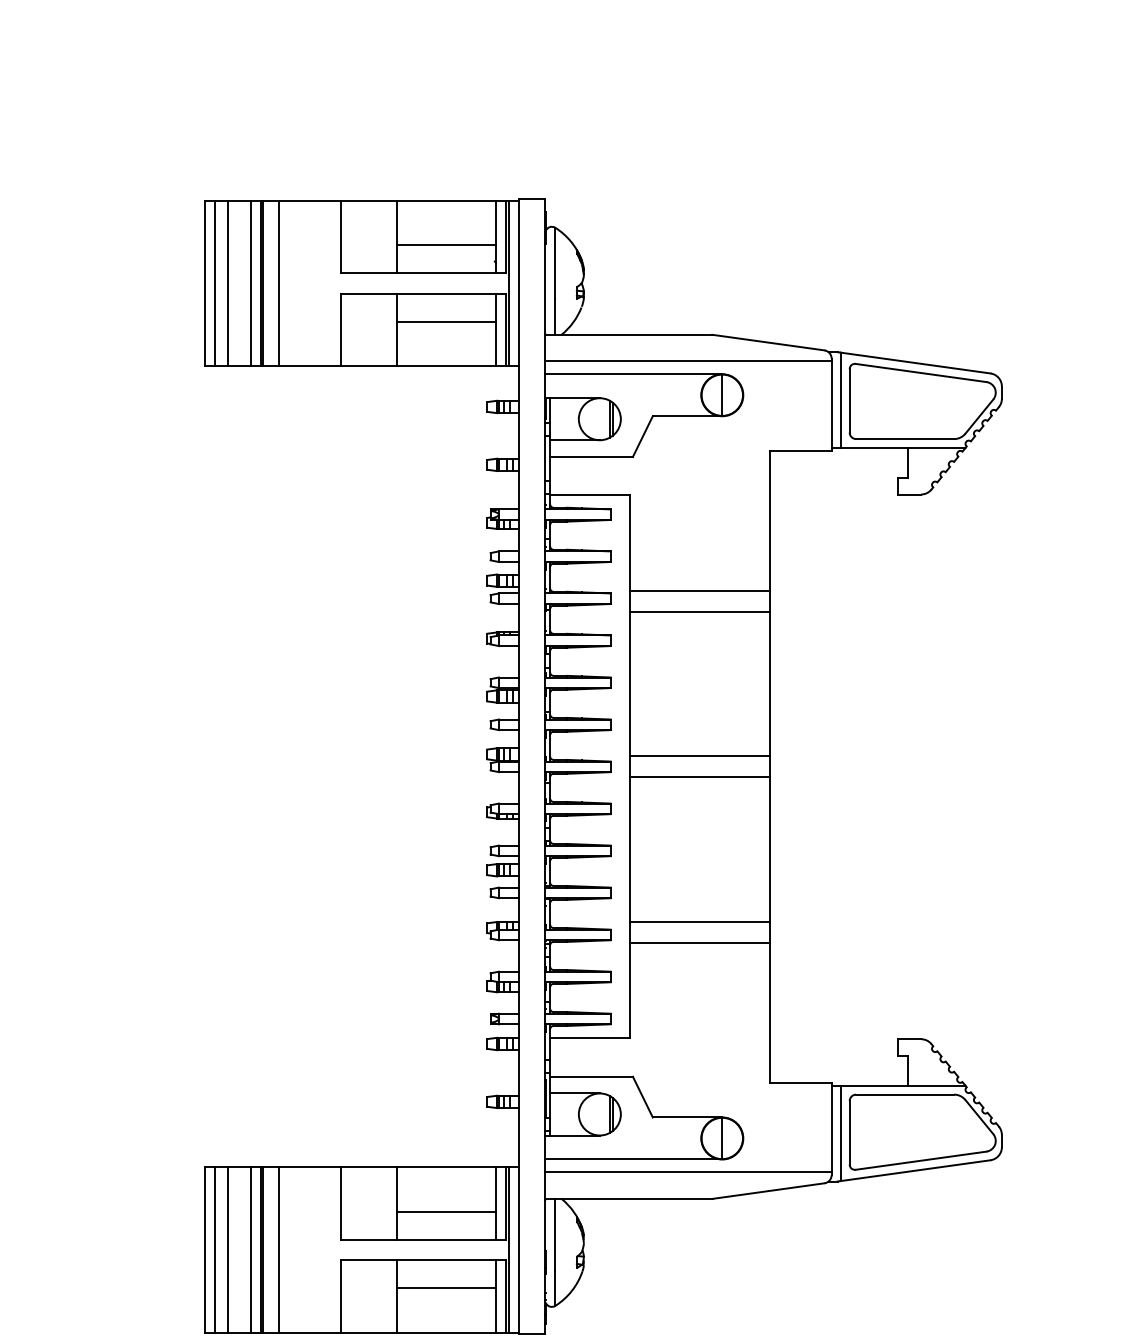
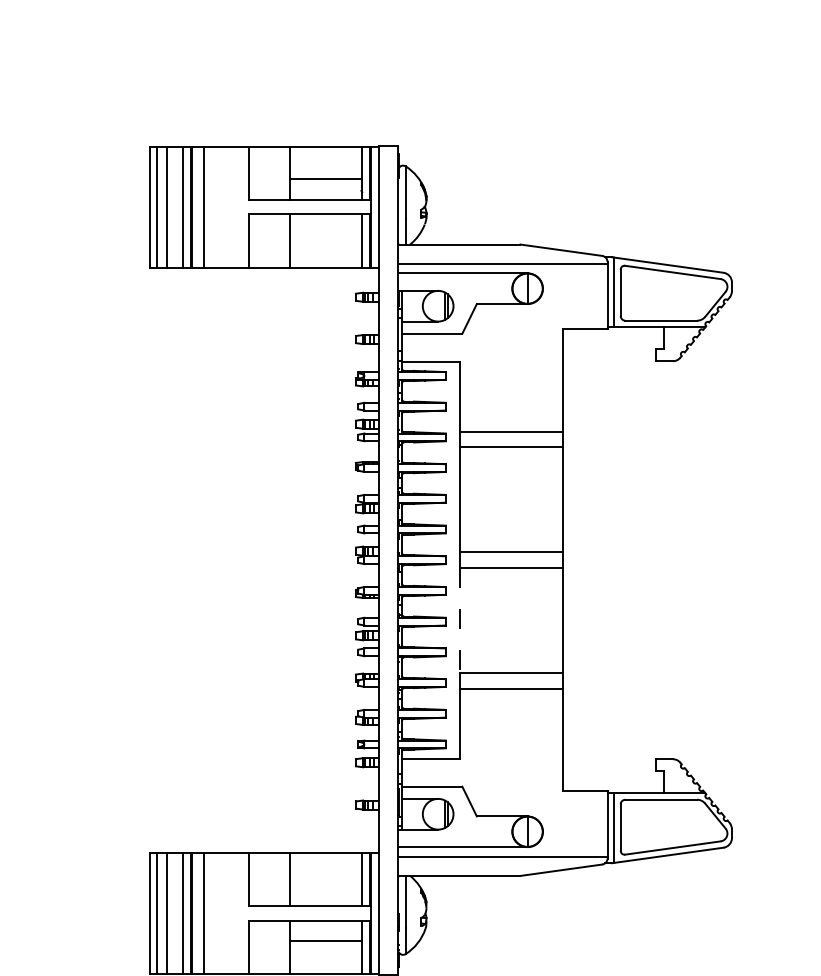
line: (445, 321) -> (325, 234), removed
line: (629, 850) -> (459, 621), solid -> dashed
line: (445, 1211) -> (325, 885), removed

